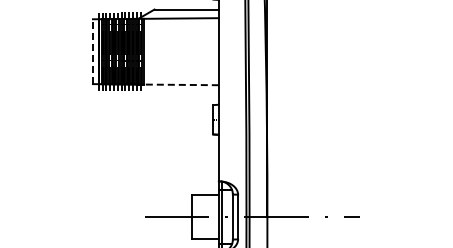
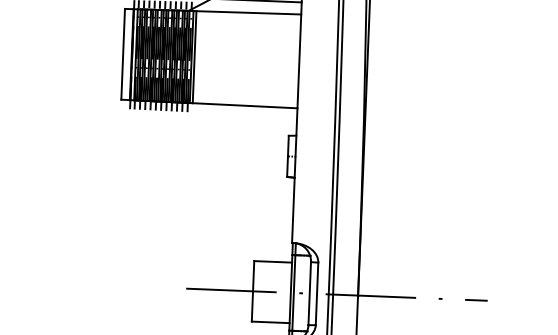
line: (92, 51) -> (122, 54), dashed -> solid
line: (180, 84) -> (243, 105), dashed -> solid

